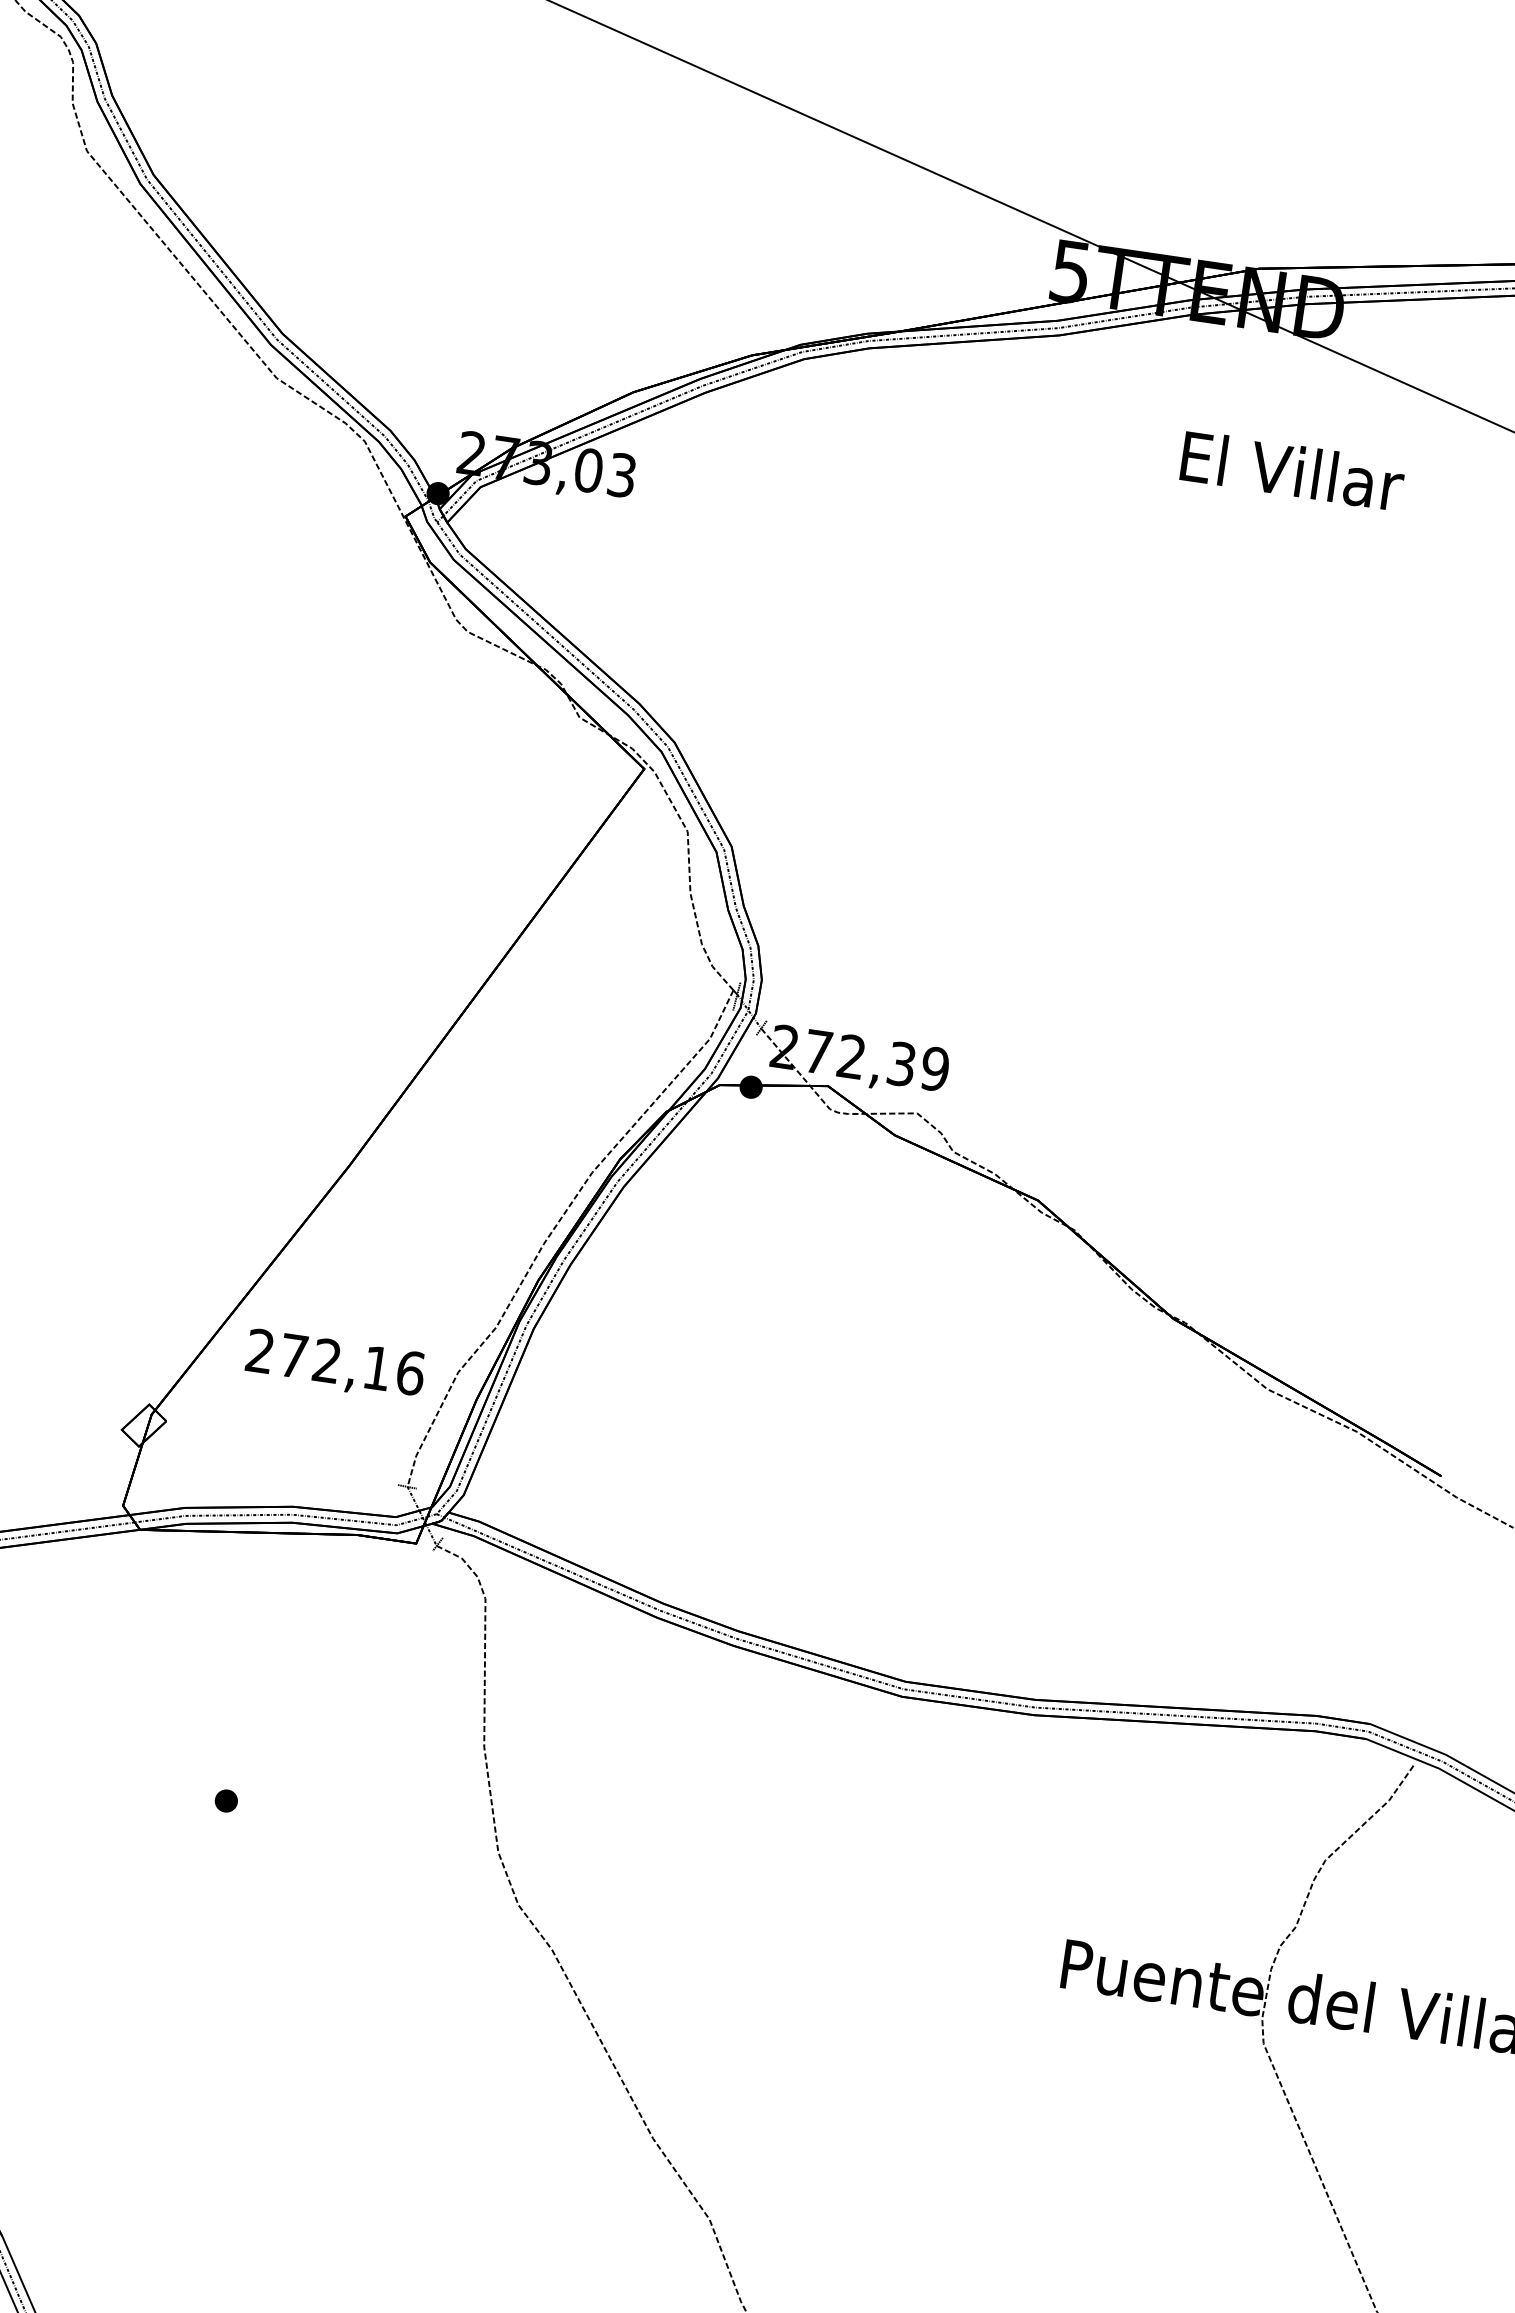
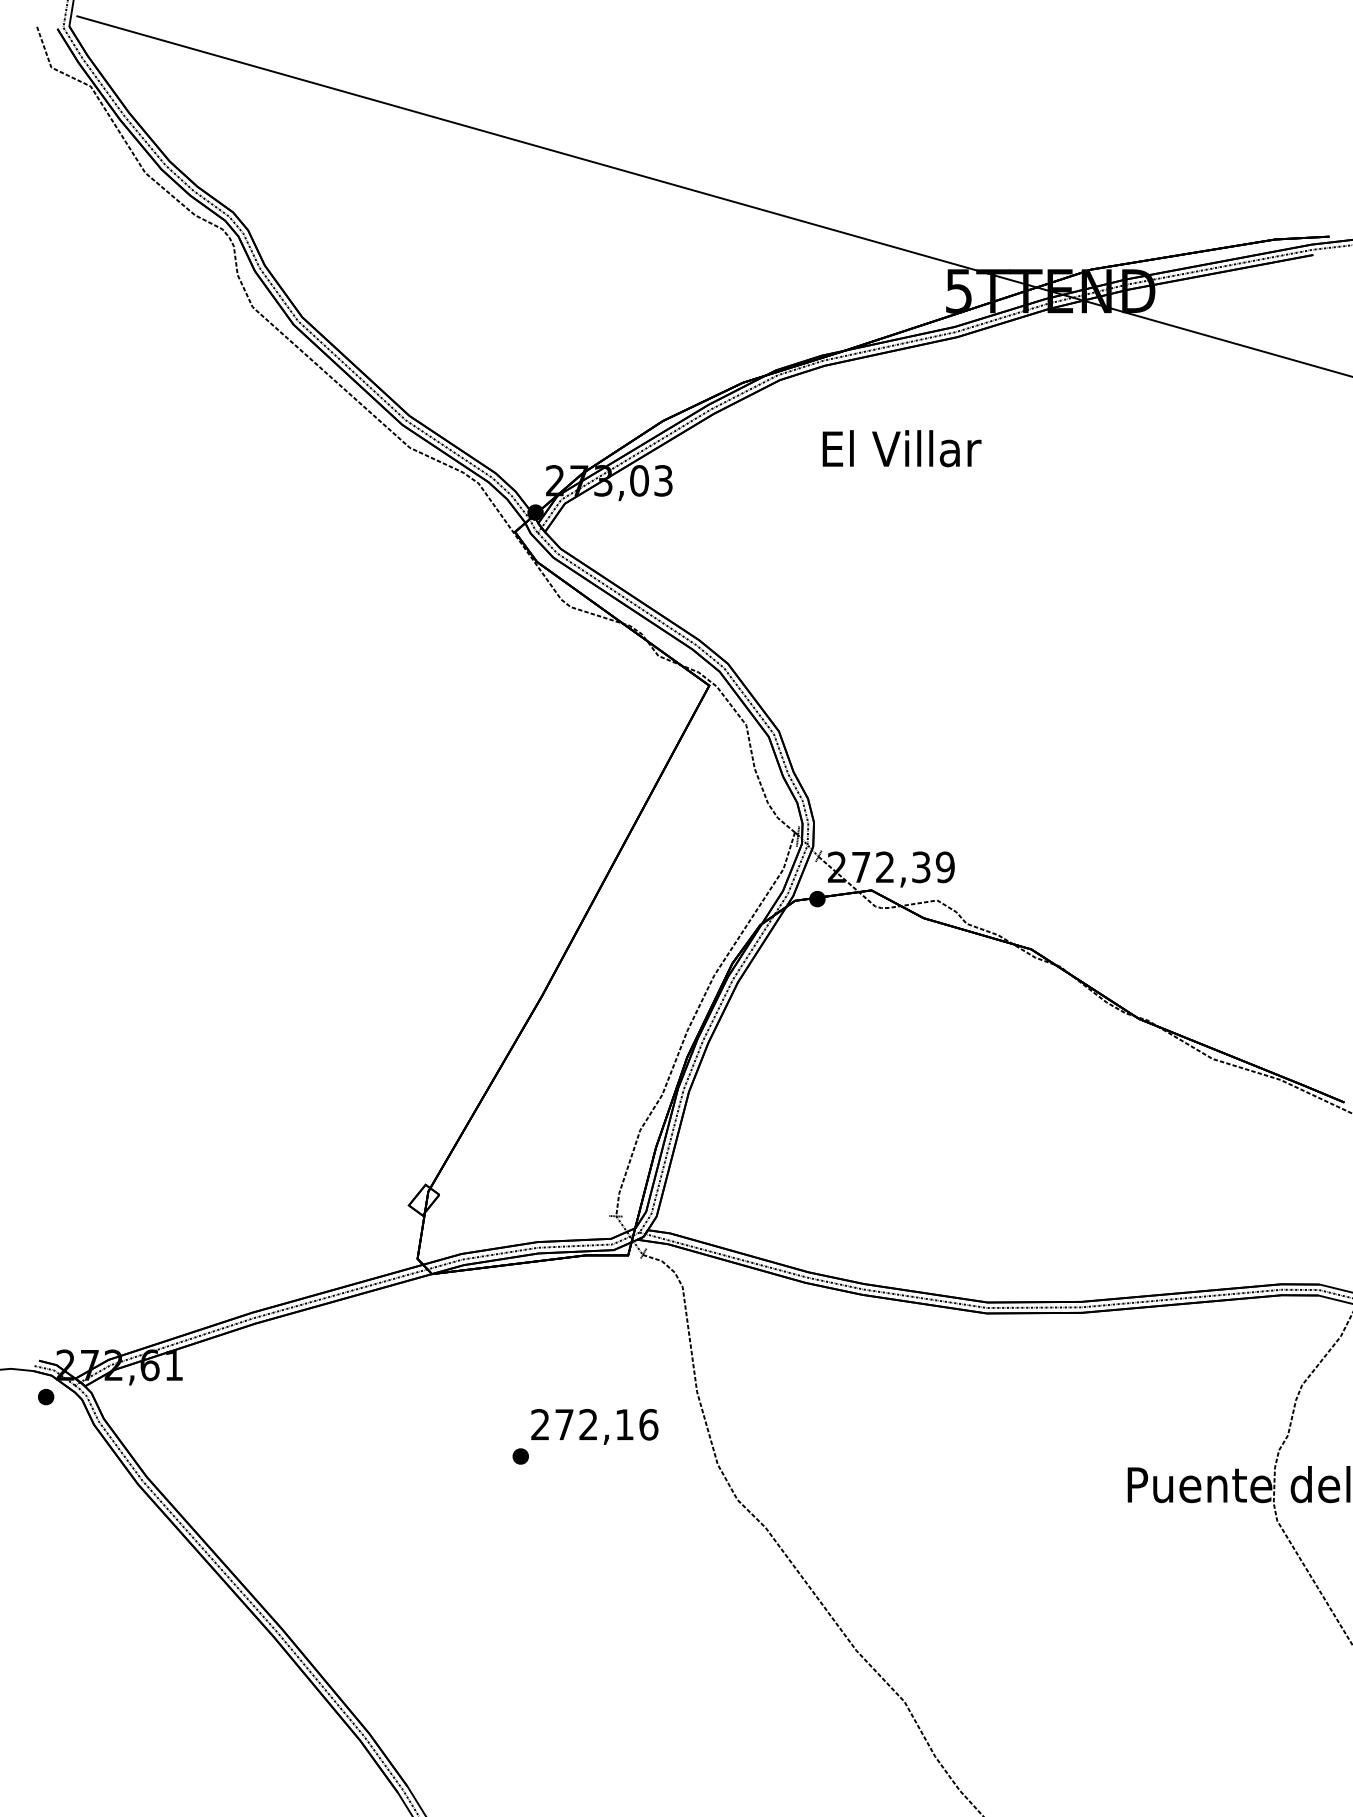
text: (1292, 470) -> (901, 448), moved
text: (335, 1364) -> (594, 1426), moved

